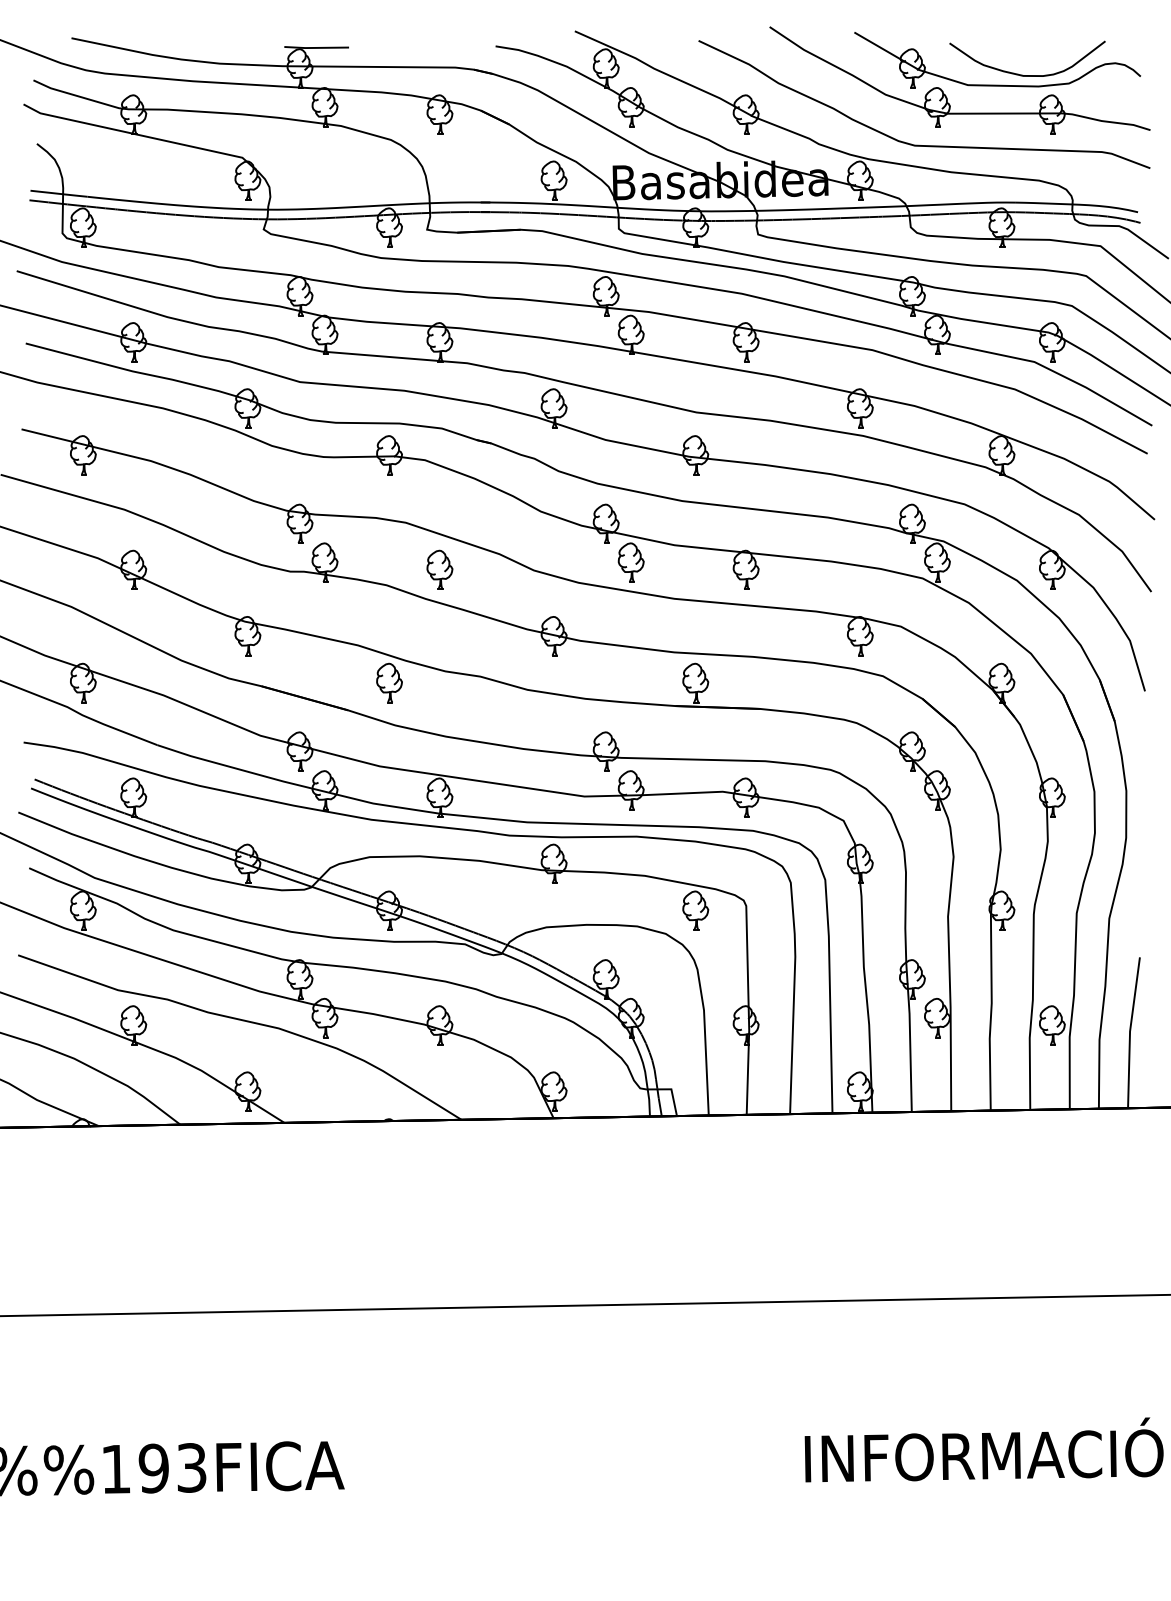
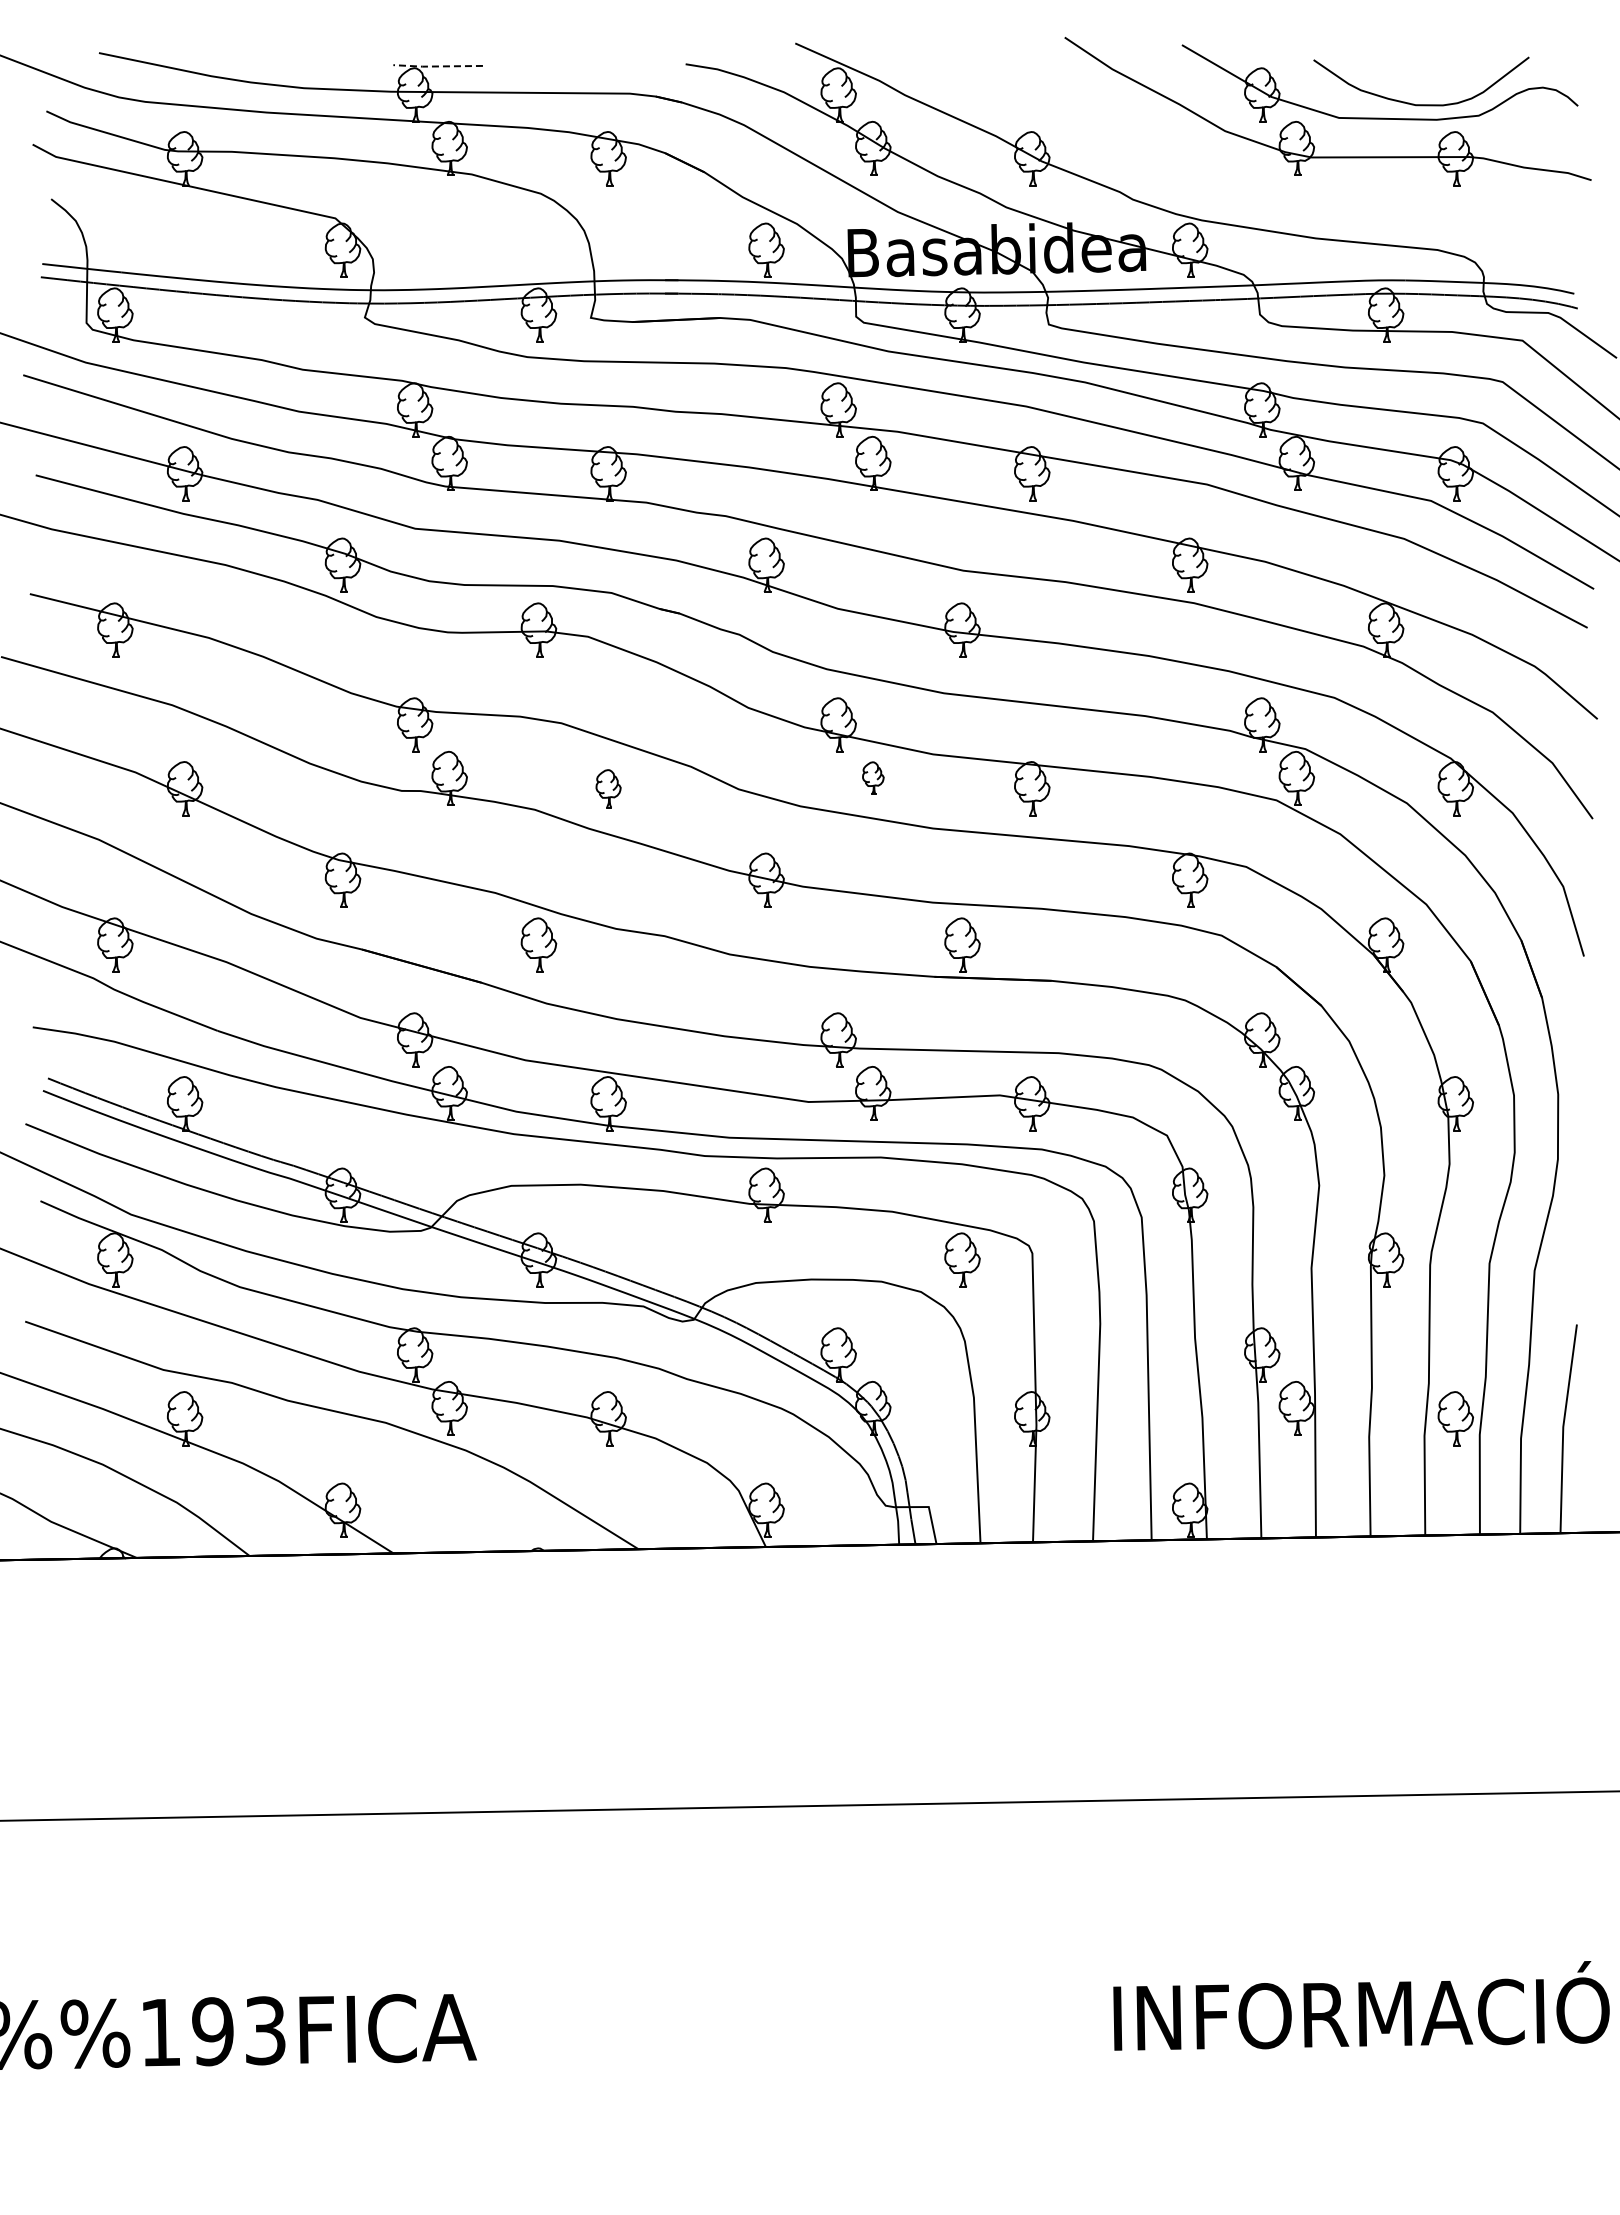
line: (316, 47) -> (437, 66), solid -> dashed
curve: (917, 144) -> (1269, 200), removed
part: (631, 561) -> (873, 777), size x0.6
part: (439, 569) -> (608, 788), size x0.7

